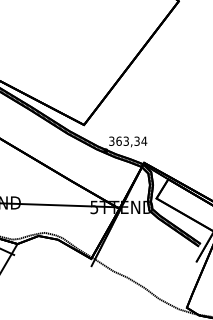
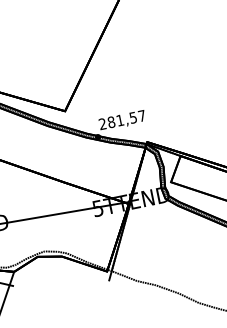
text: (128, 140) -> (122, 118), 363,34 -> 281,57

